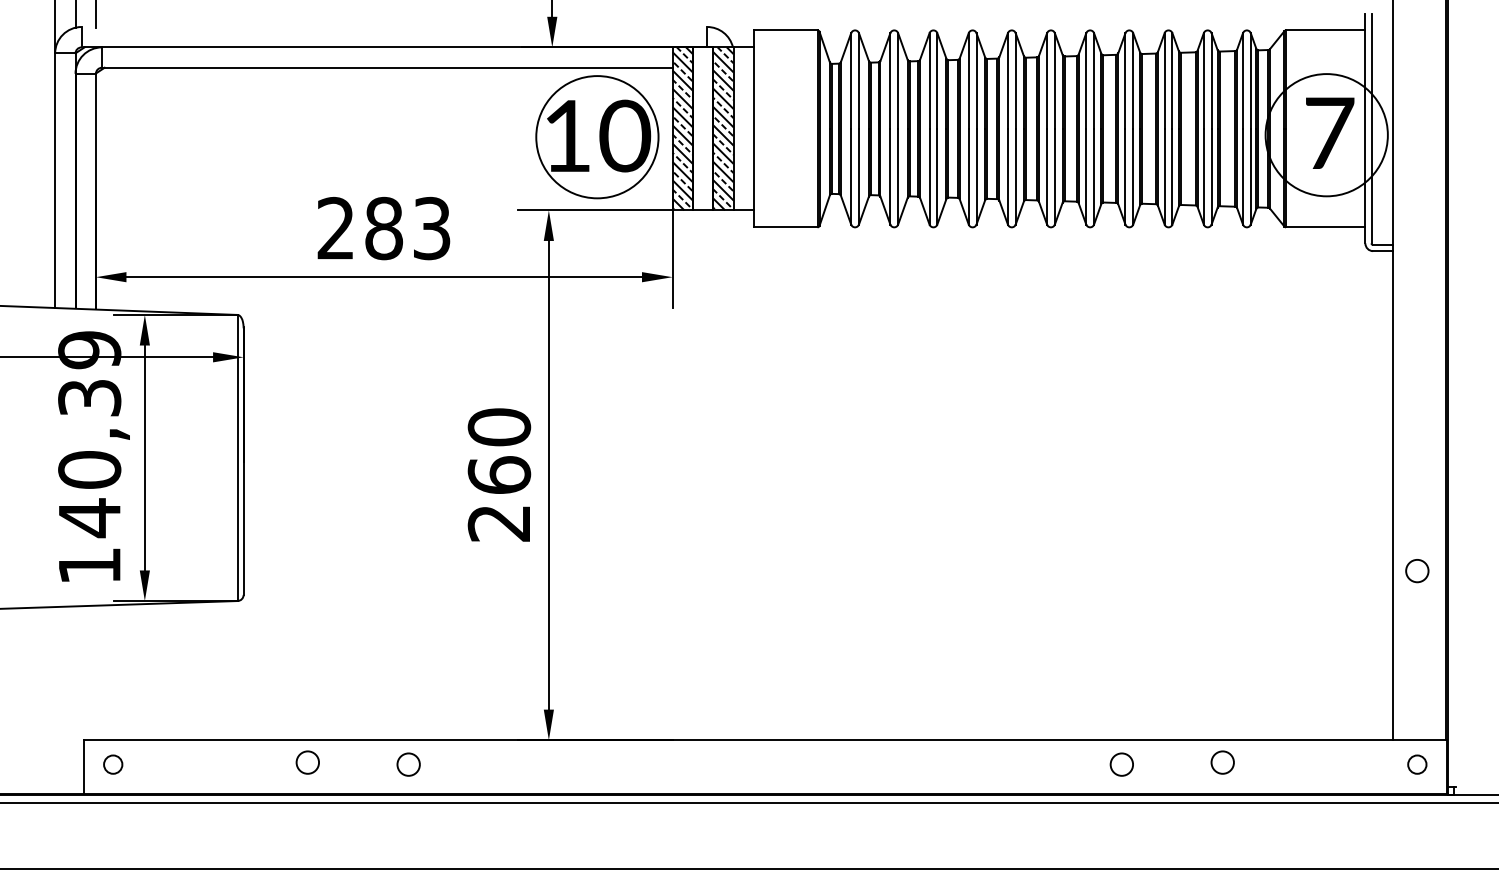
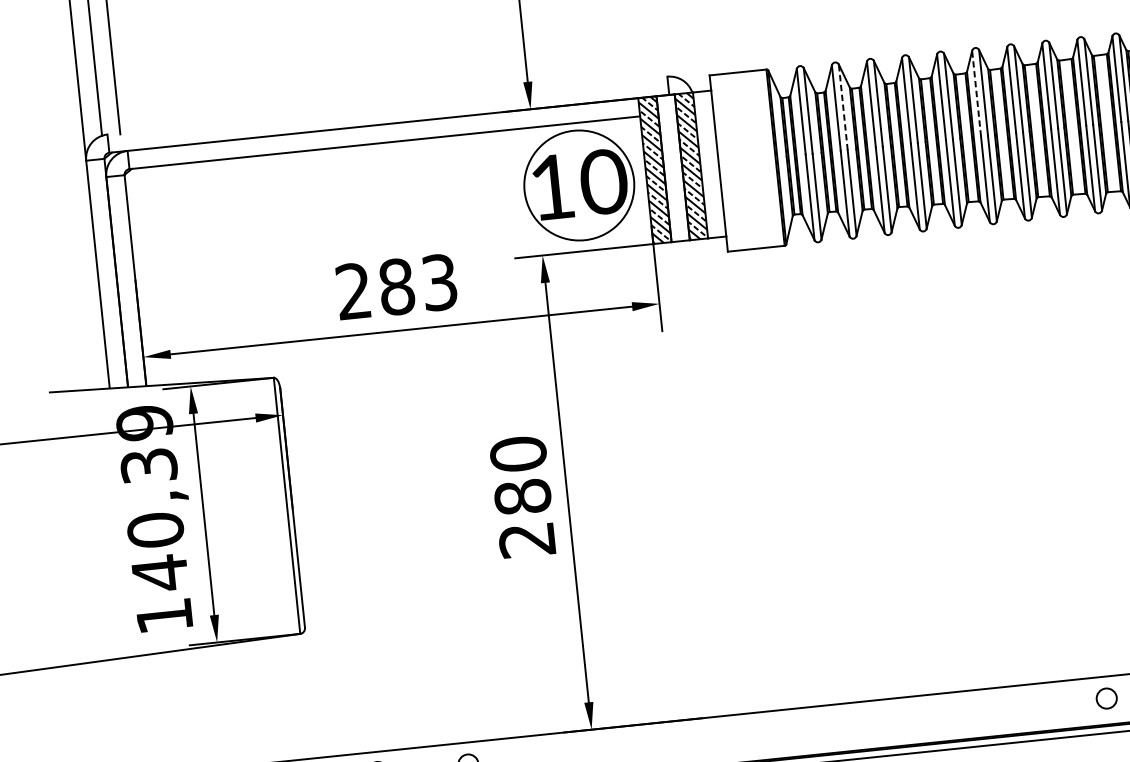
line: (898, 81) -> (843, 107), solid -> dashed
line: (1047, 81) -> (977, 94), solid -> dashed
text: (499, 475) -> (522, 497), 260 -> 280

